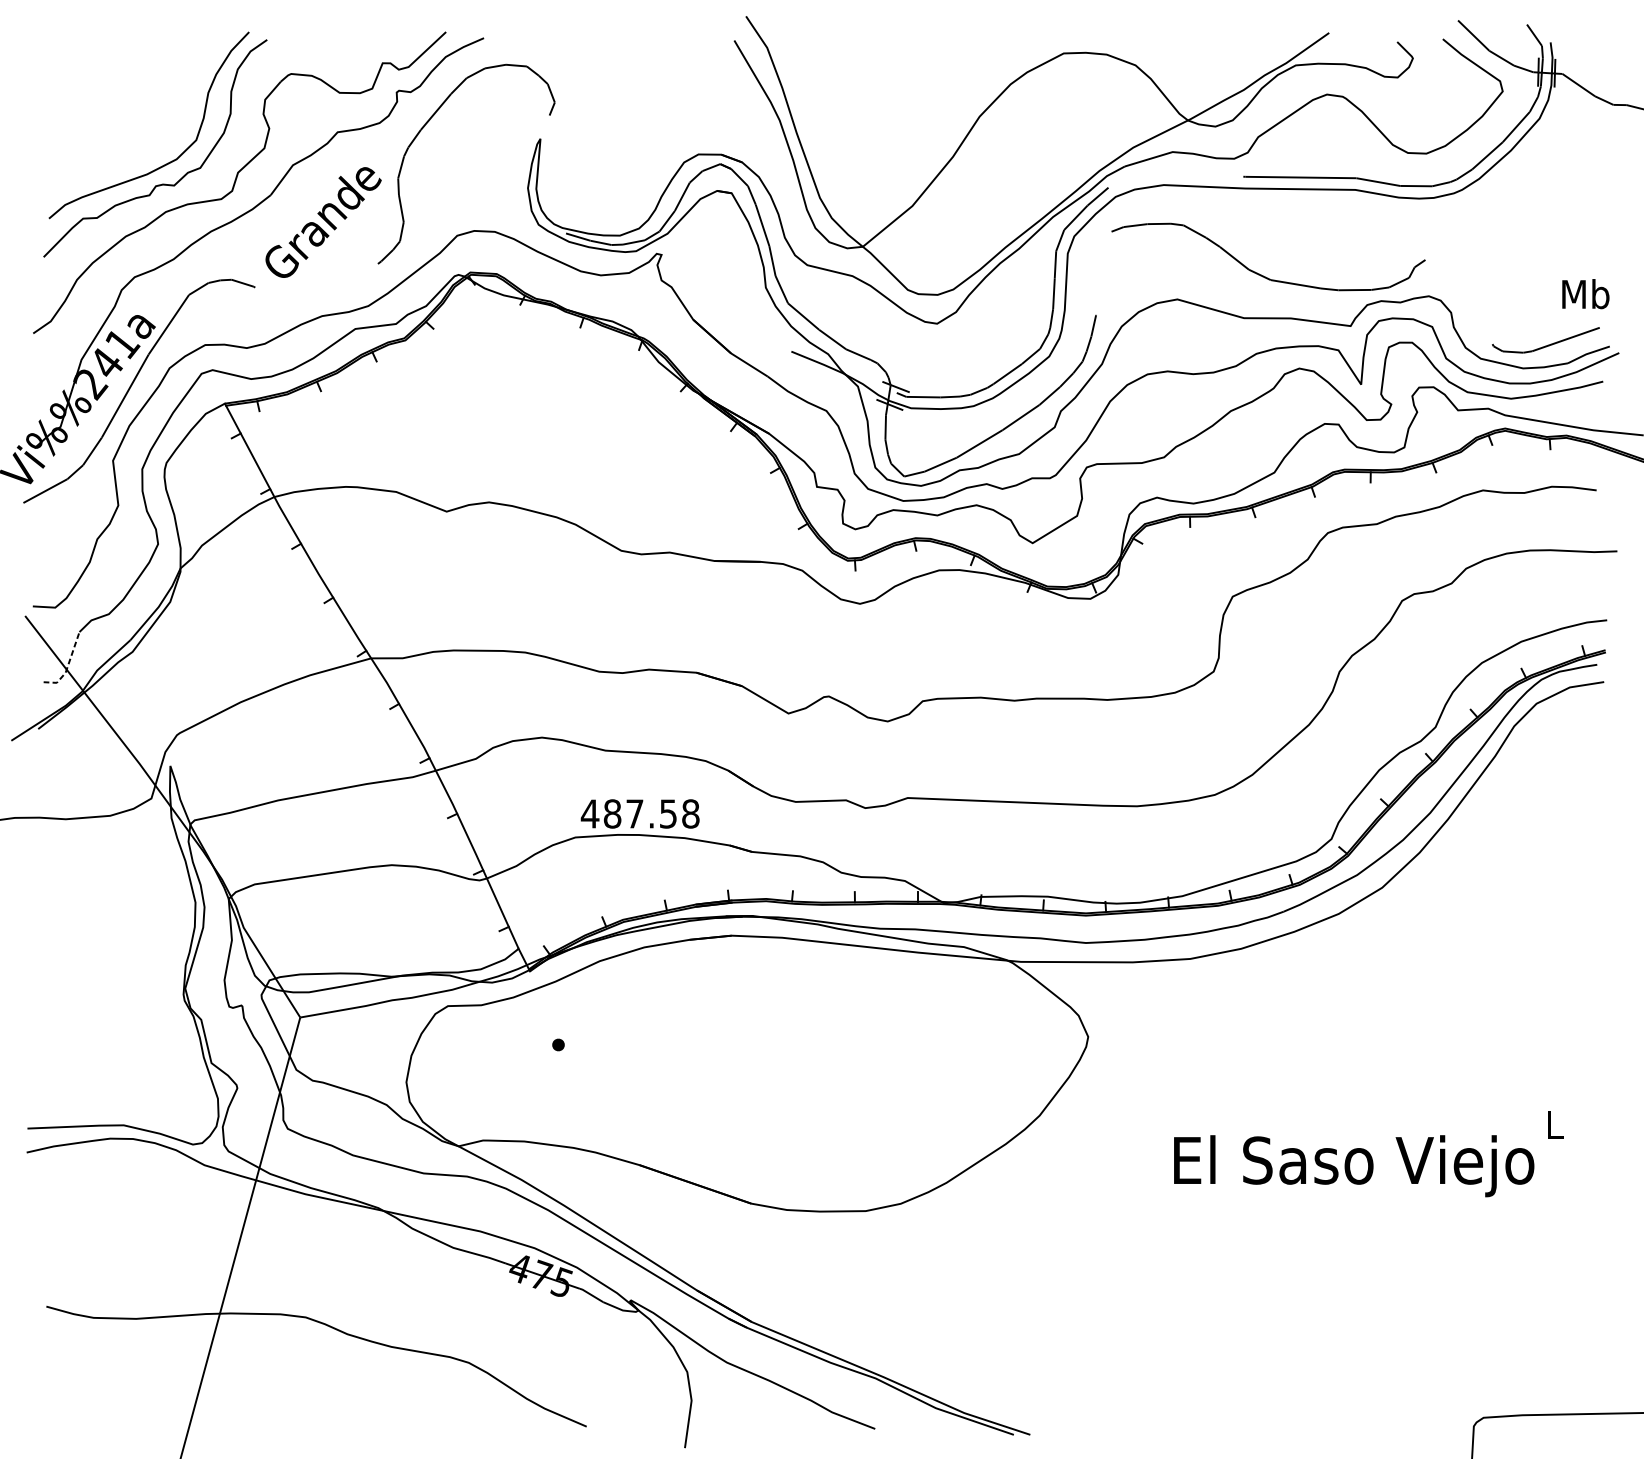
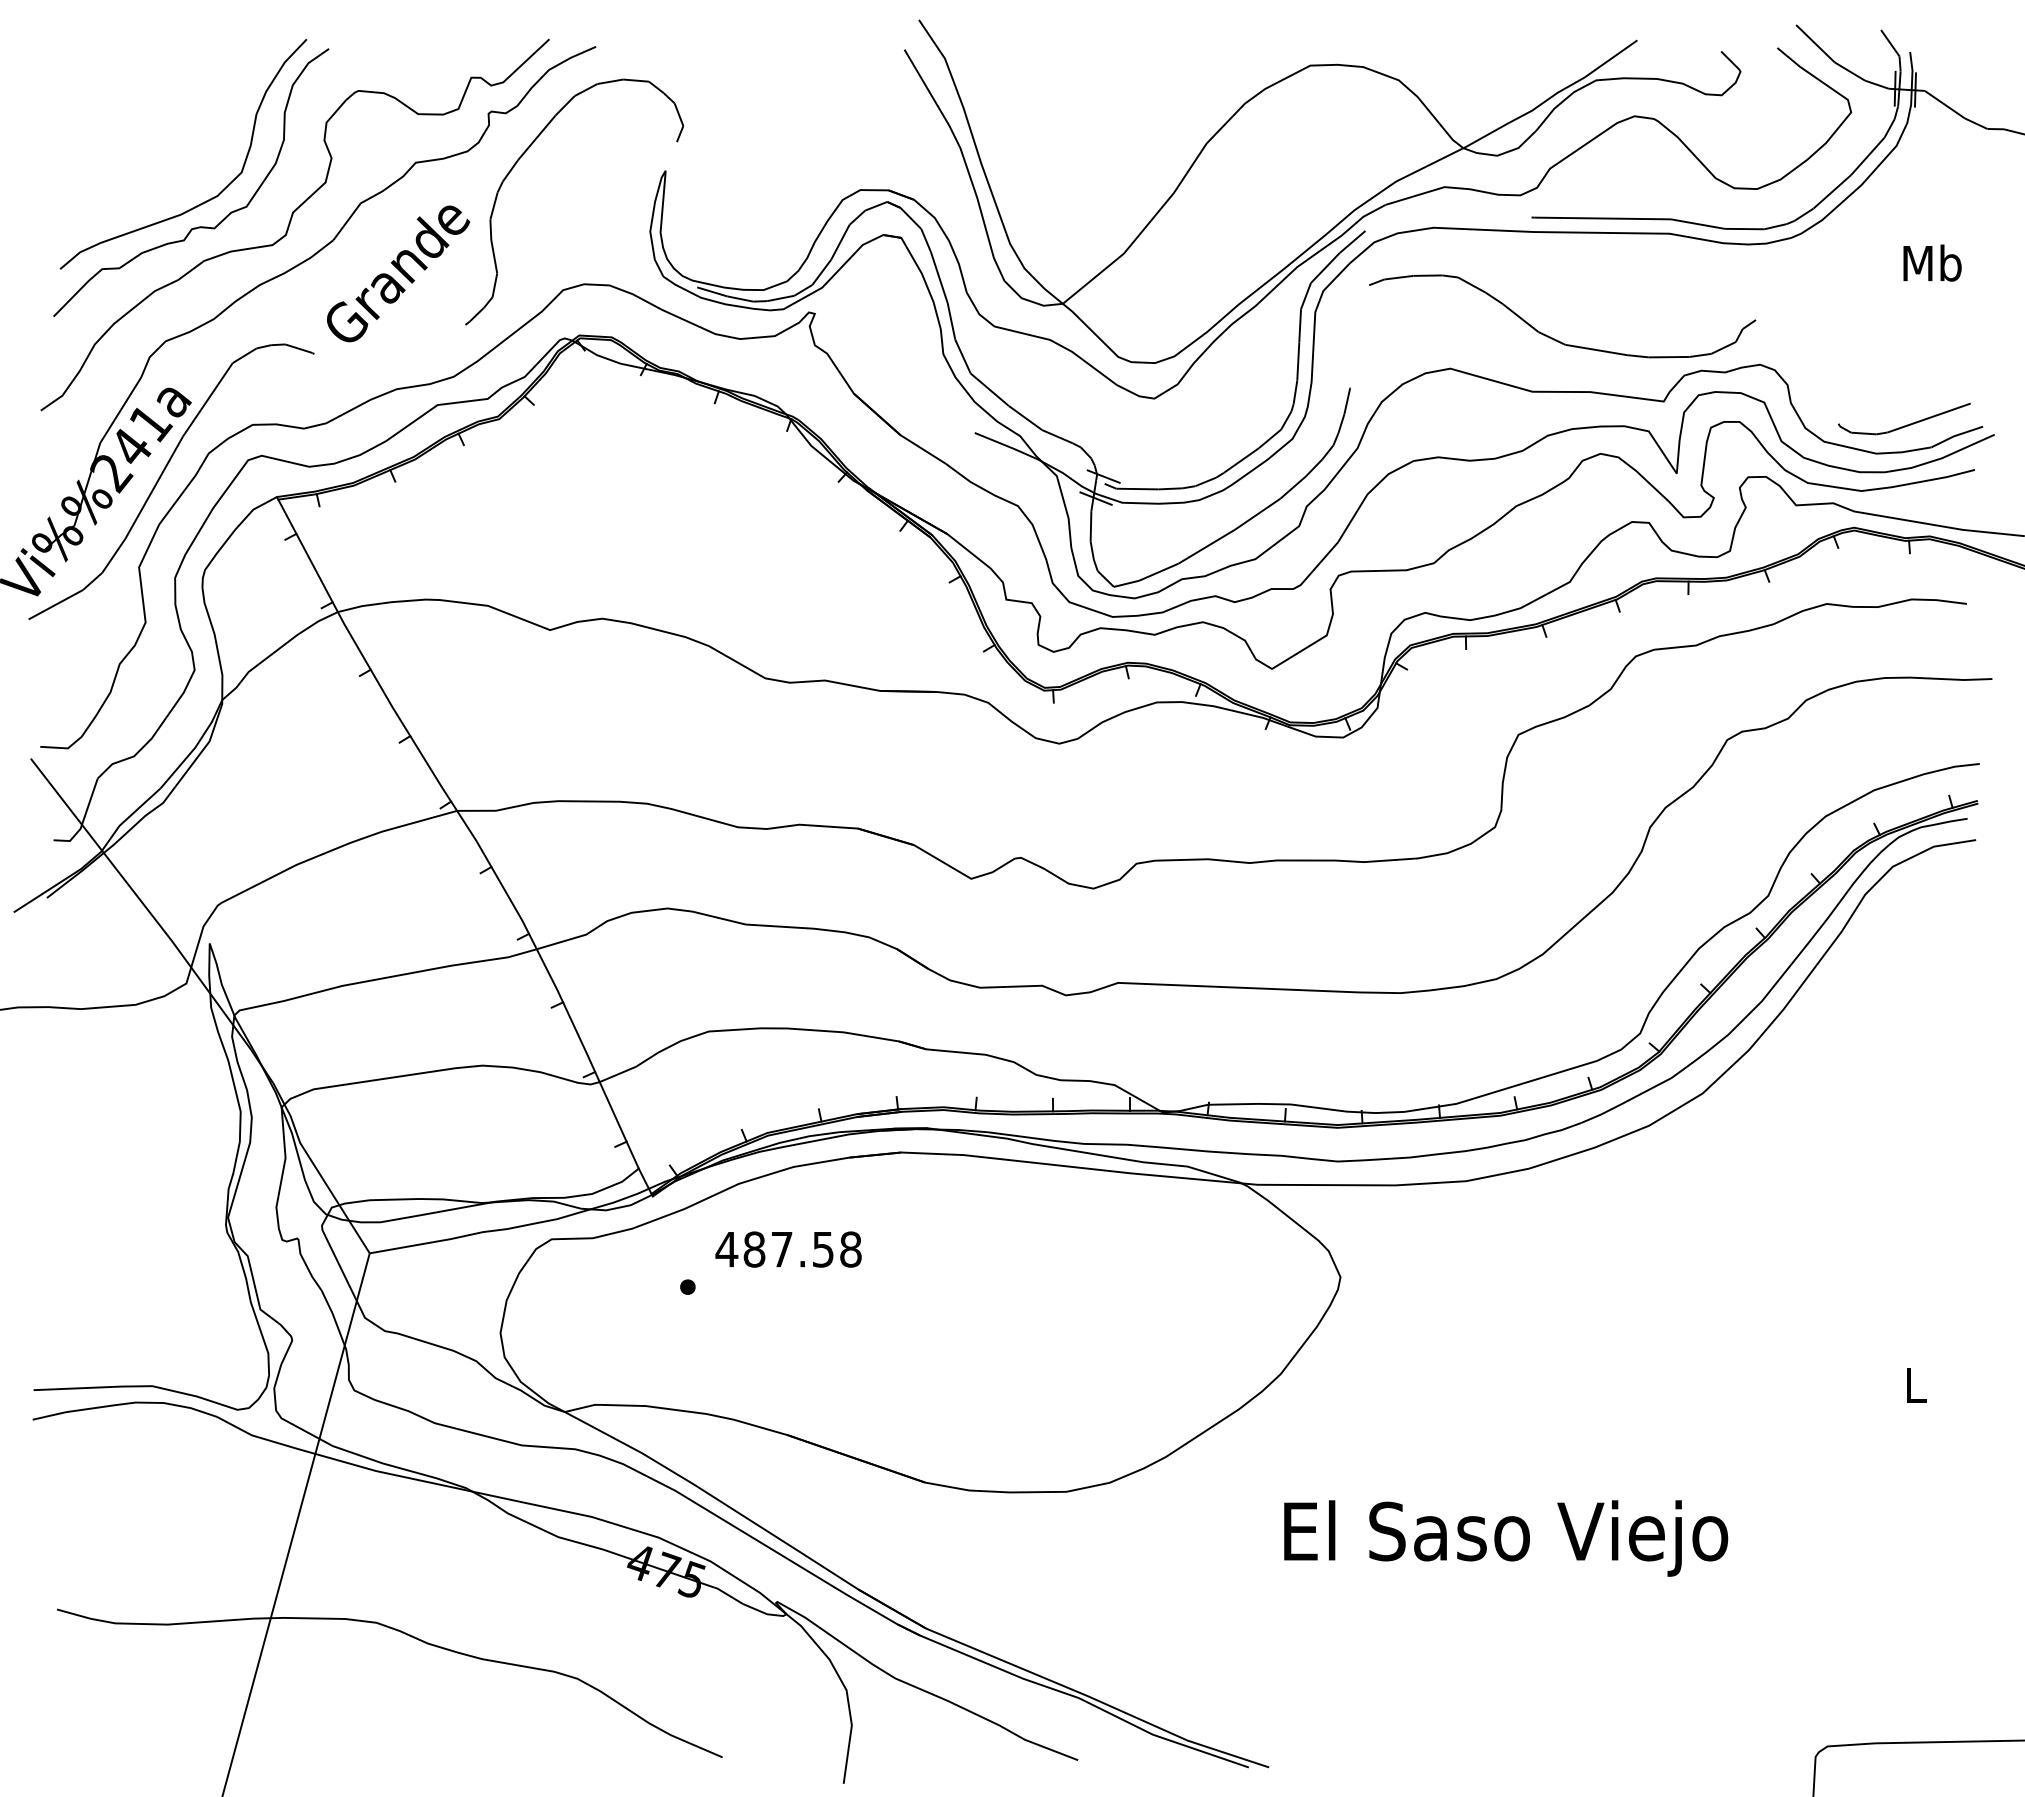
text: (1585, 293) -> (1932, 262), moved
line: (67, 666) -> (83, 820), dashed -> solid
text: (640, 813) -> (788, 1249), moved
text: (1354, 1166) -> (1506, 1538), moved

